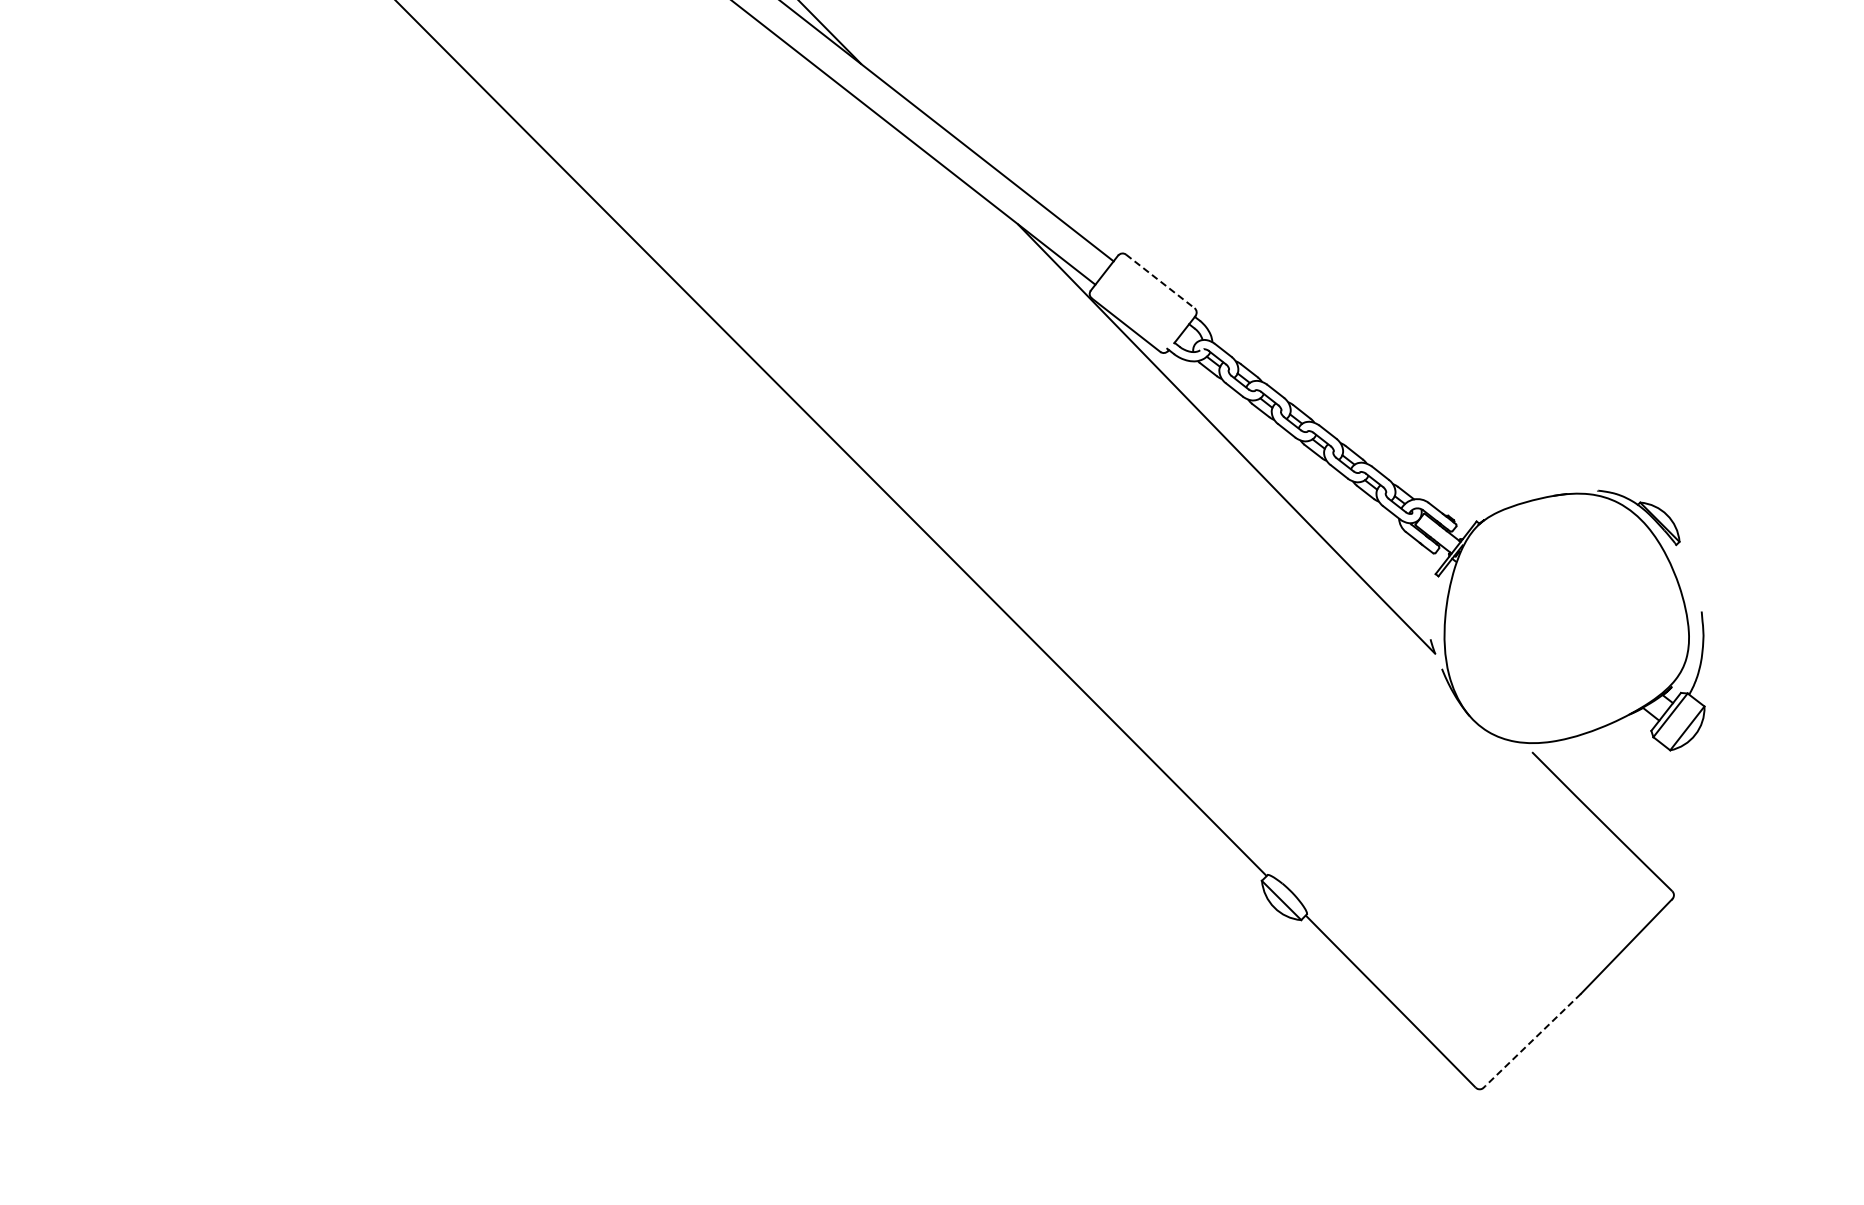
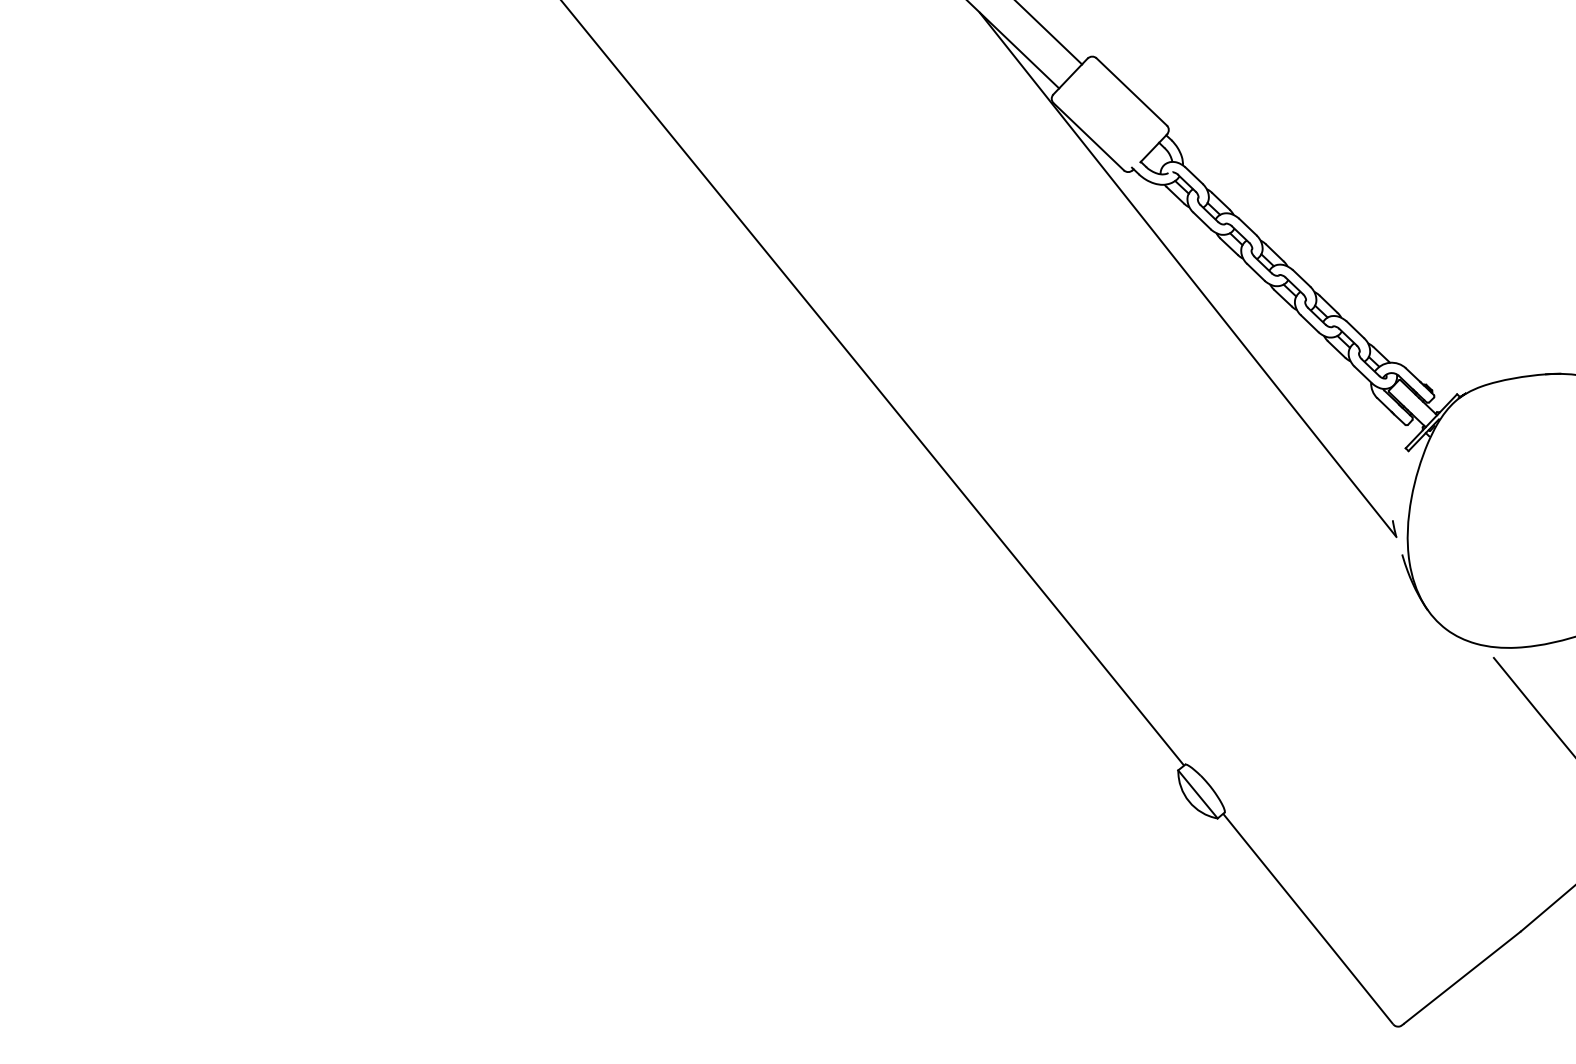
line: (1160, 281) -> (1131, 92), dashed -> solid
line: (1532, 1040) -> (1461, 978), dashed -> solid

